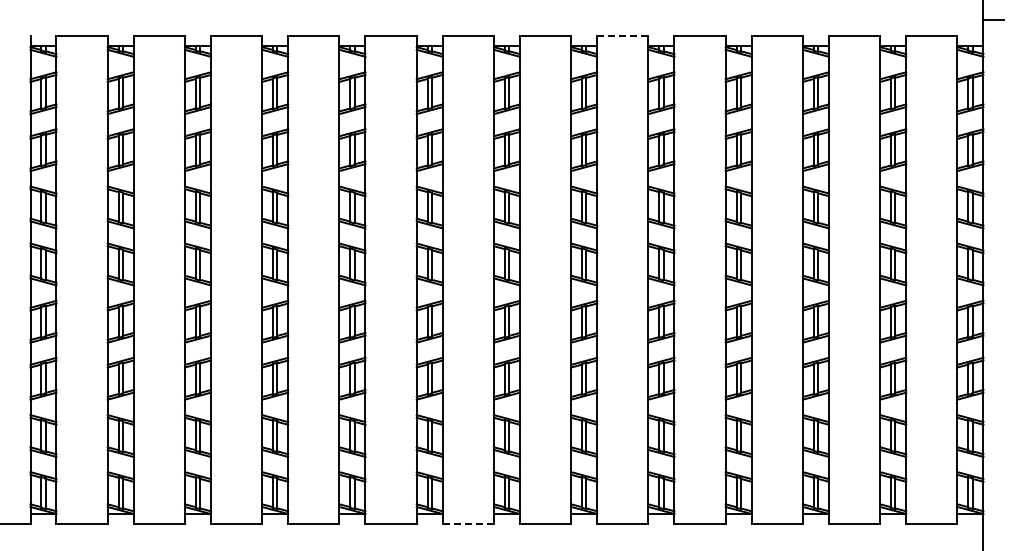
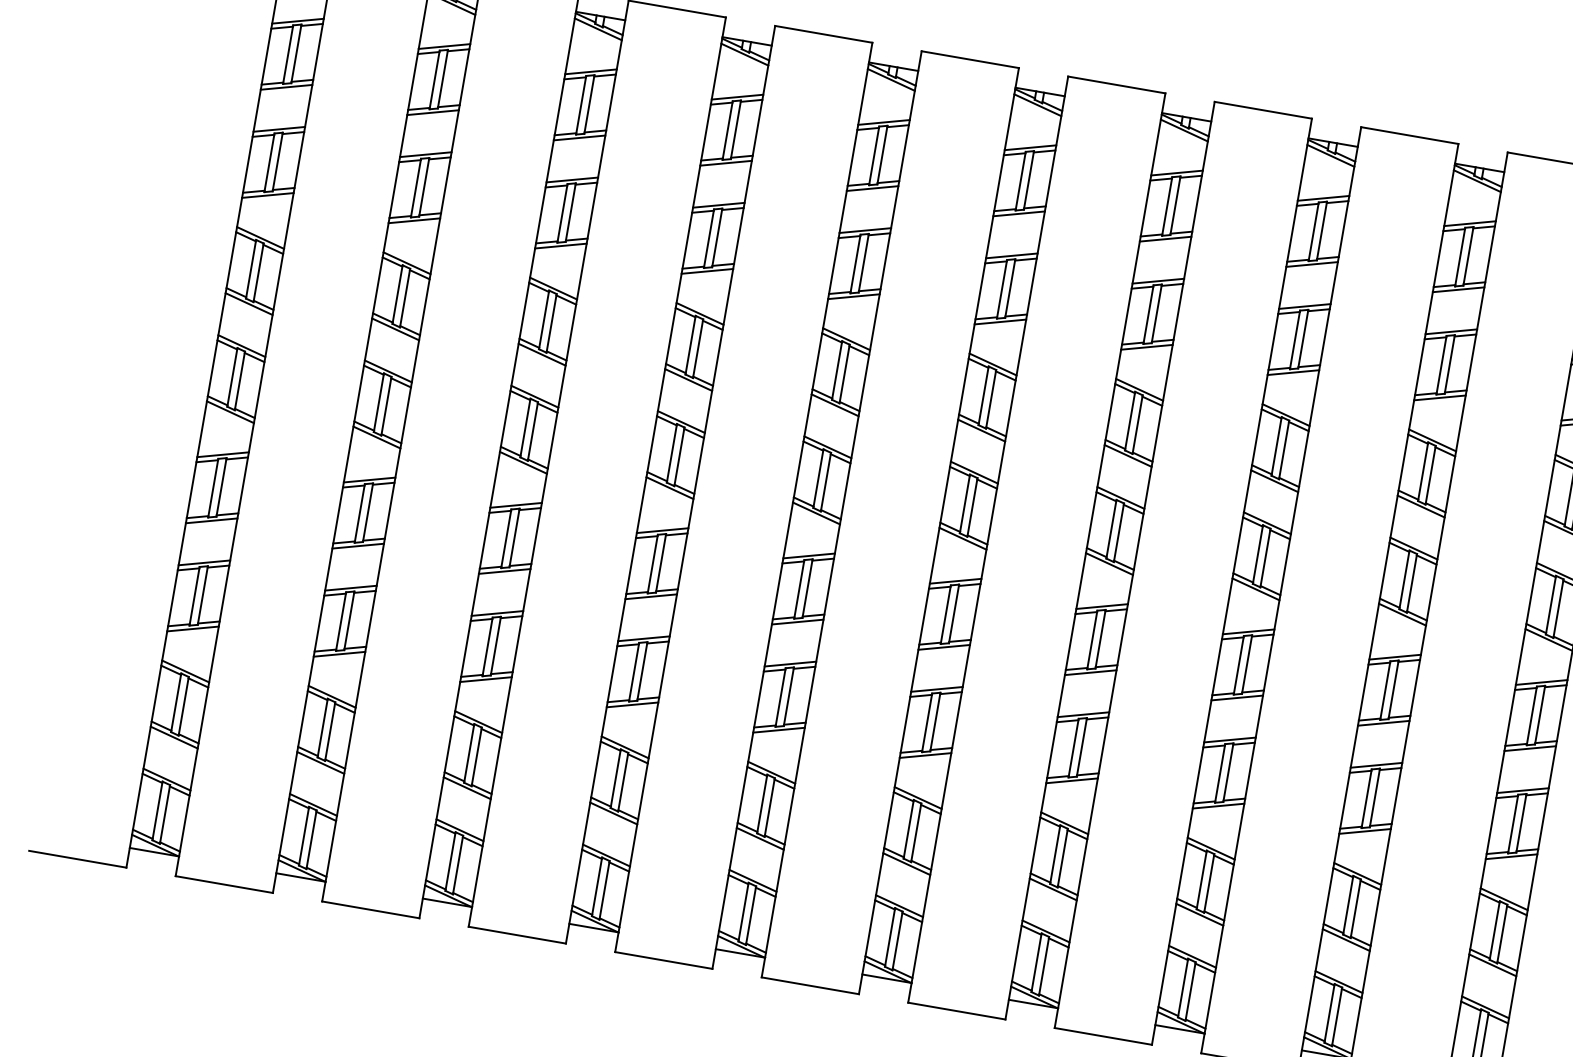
line: (622, 35) -> (1409, 134), dashed -> solid
line: (468, 524) -> (957, 1011), dashed -> solid

